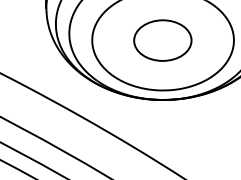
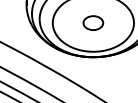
part: (163, 39) -> (93, 22), size x0.6

